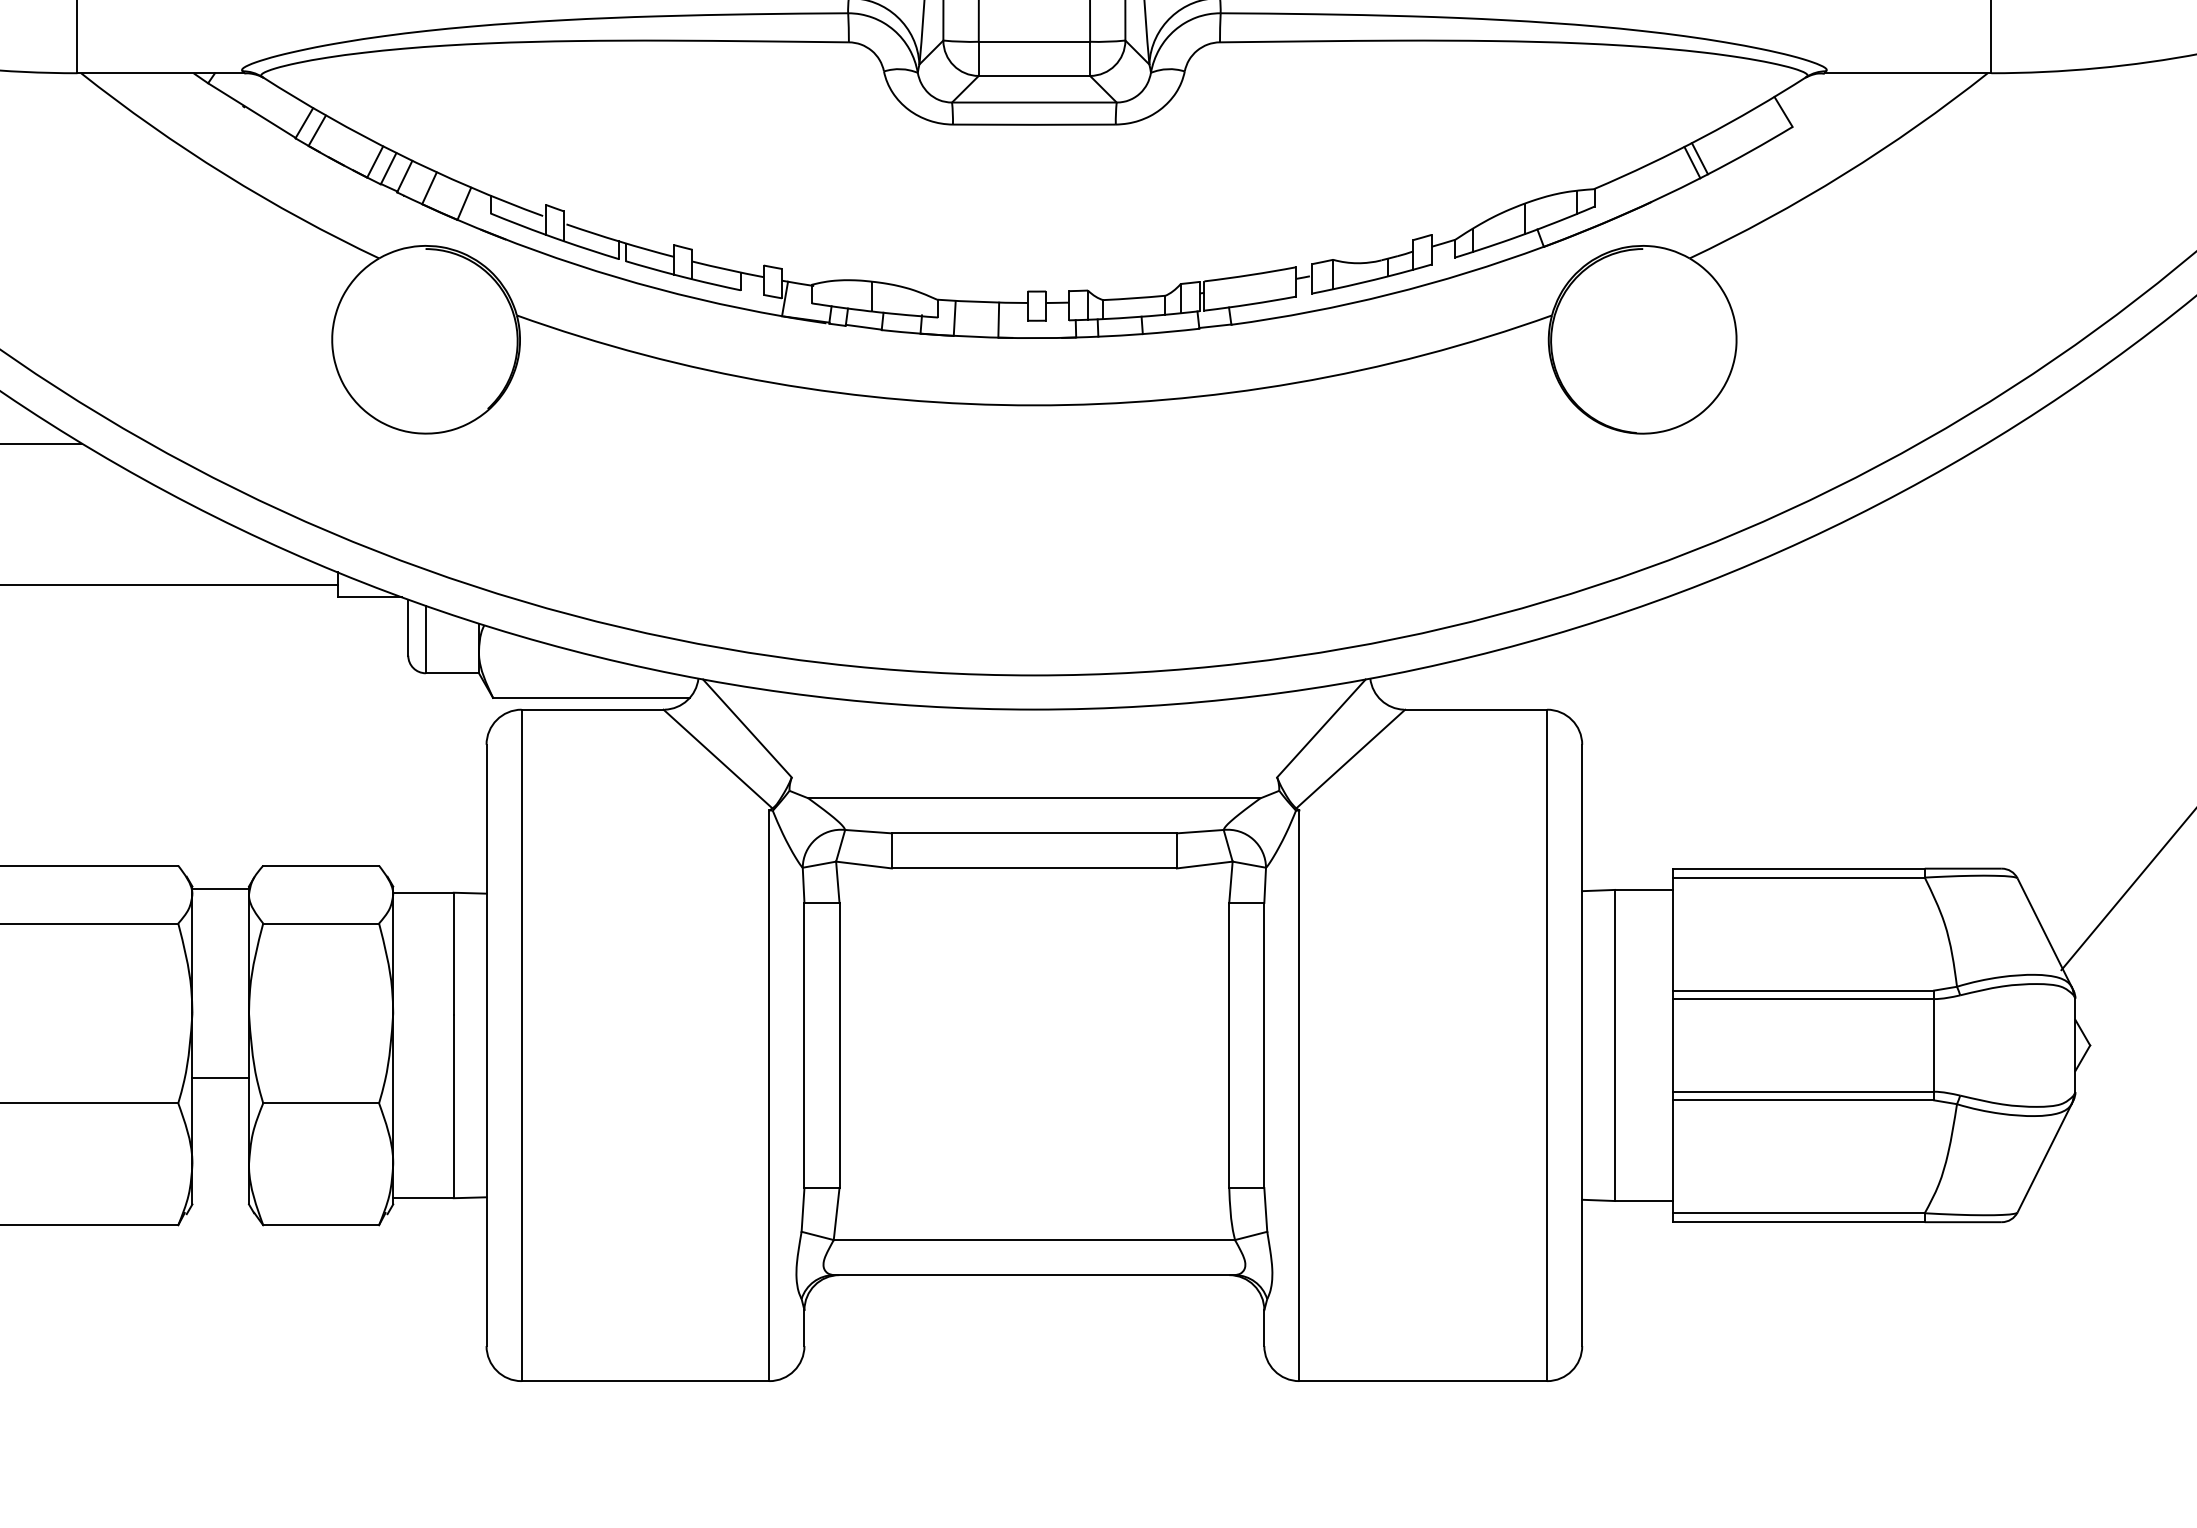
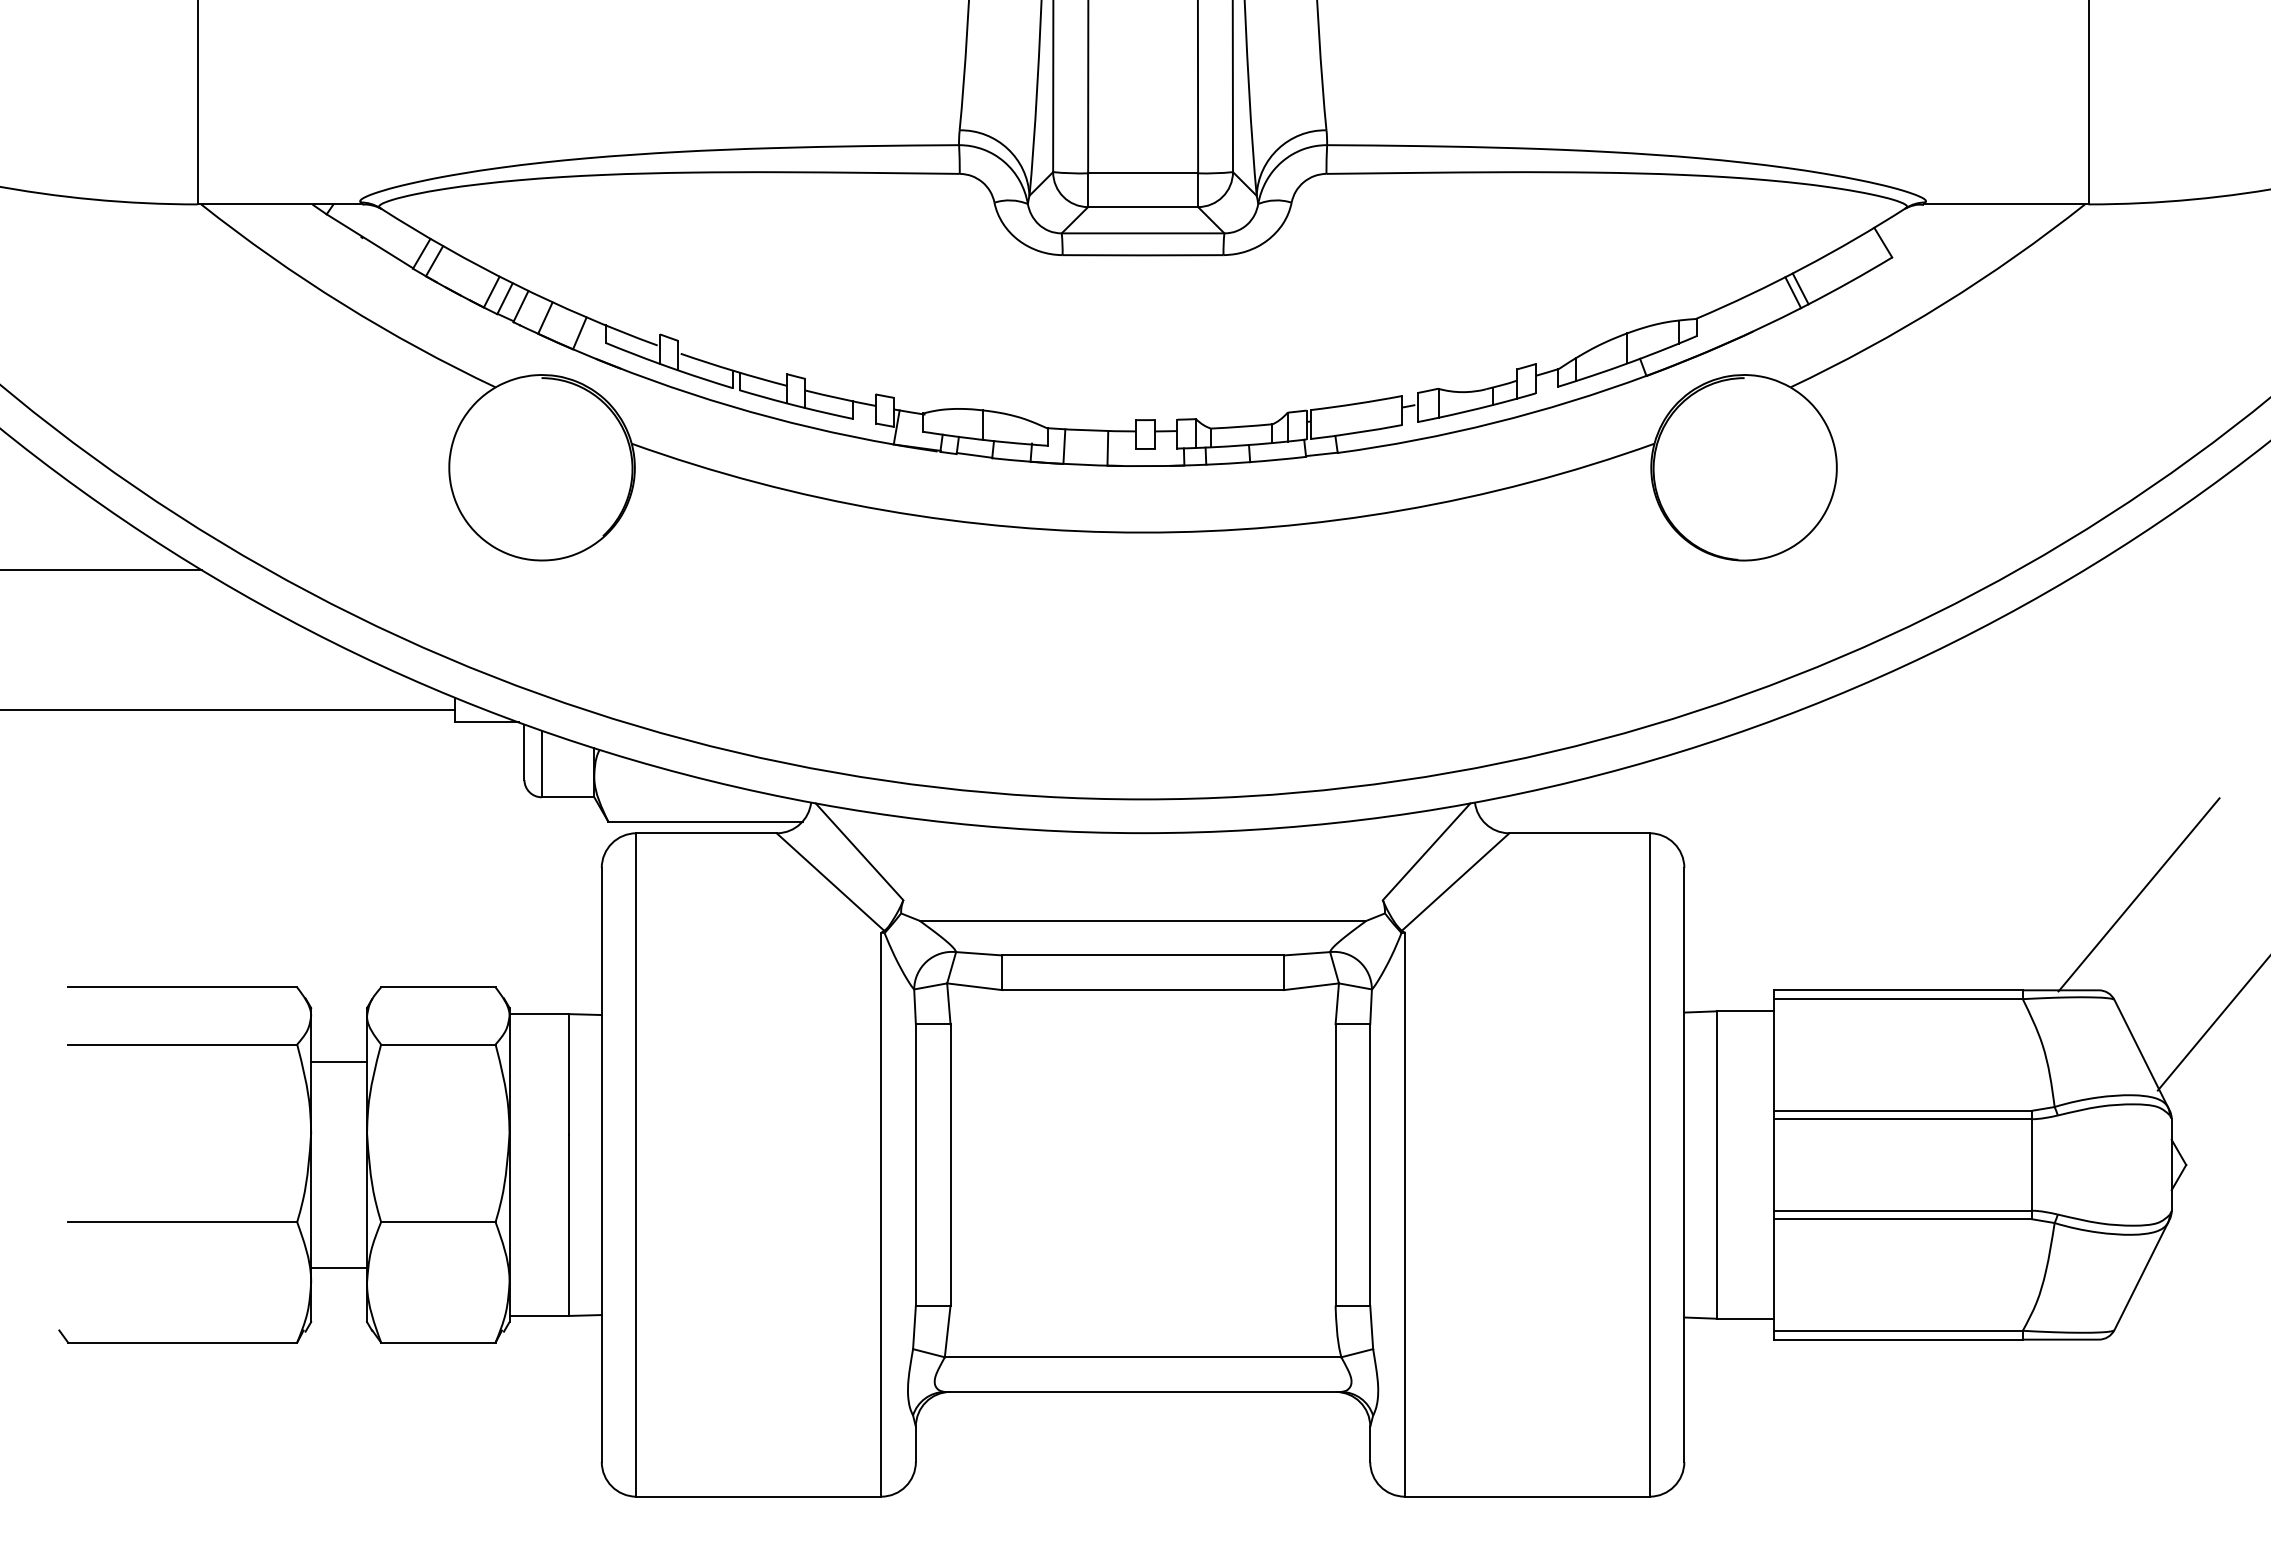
line: (2041, 771) -> (2138, 894), added
line: (221, 889) -> (339, 1062), moved
line: (221, 1078) -> (339, 1267), moved

